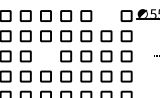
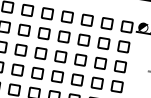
part: (106, 15) -> (107, 23), added
part: (45, 56) -> (40, 53), added

